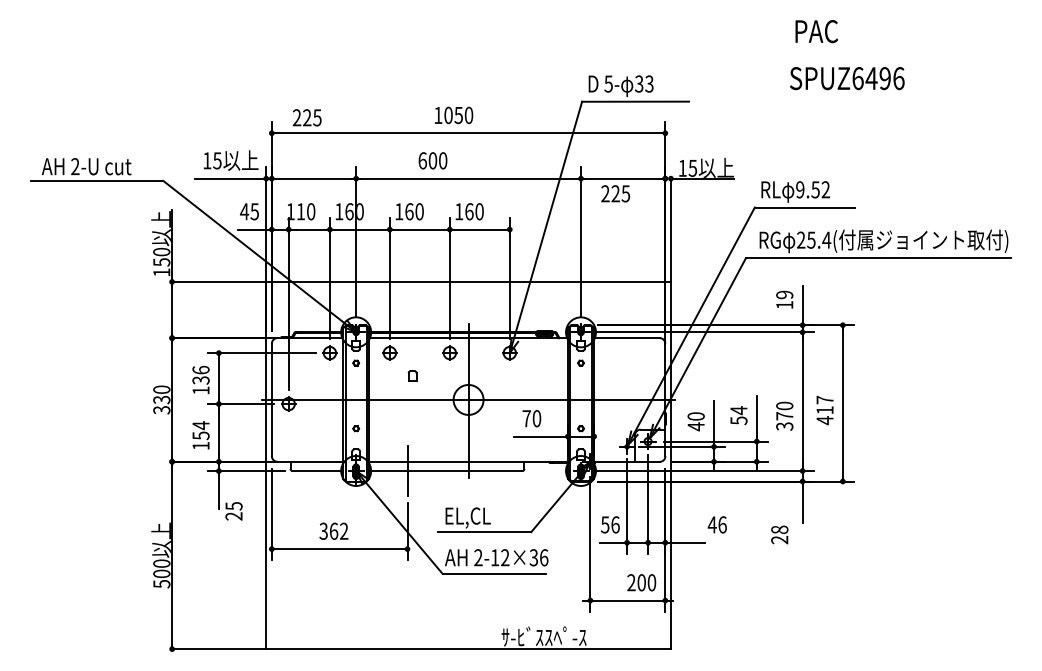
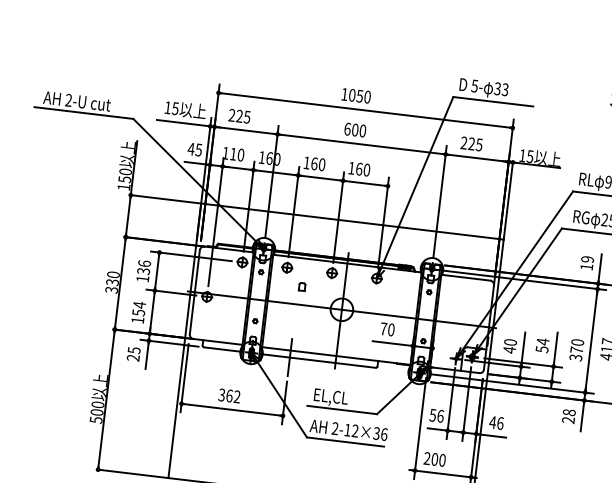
text: (306, 117) -> (239, 116), moved
text: (432, 160) -> (354, 129), moved
text: (615, 193) -> (471, 143), moved
text: (233, 511) -> (133, 354), moved
text: (716, 524) -> (495, 422), moved
text: (779, 534) -> (568, 416), moved
text: (641, 582) -> (434, 459), moved

